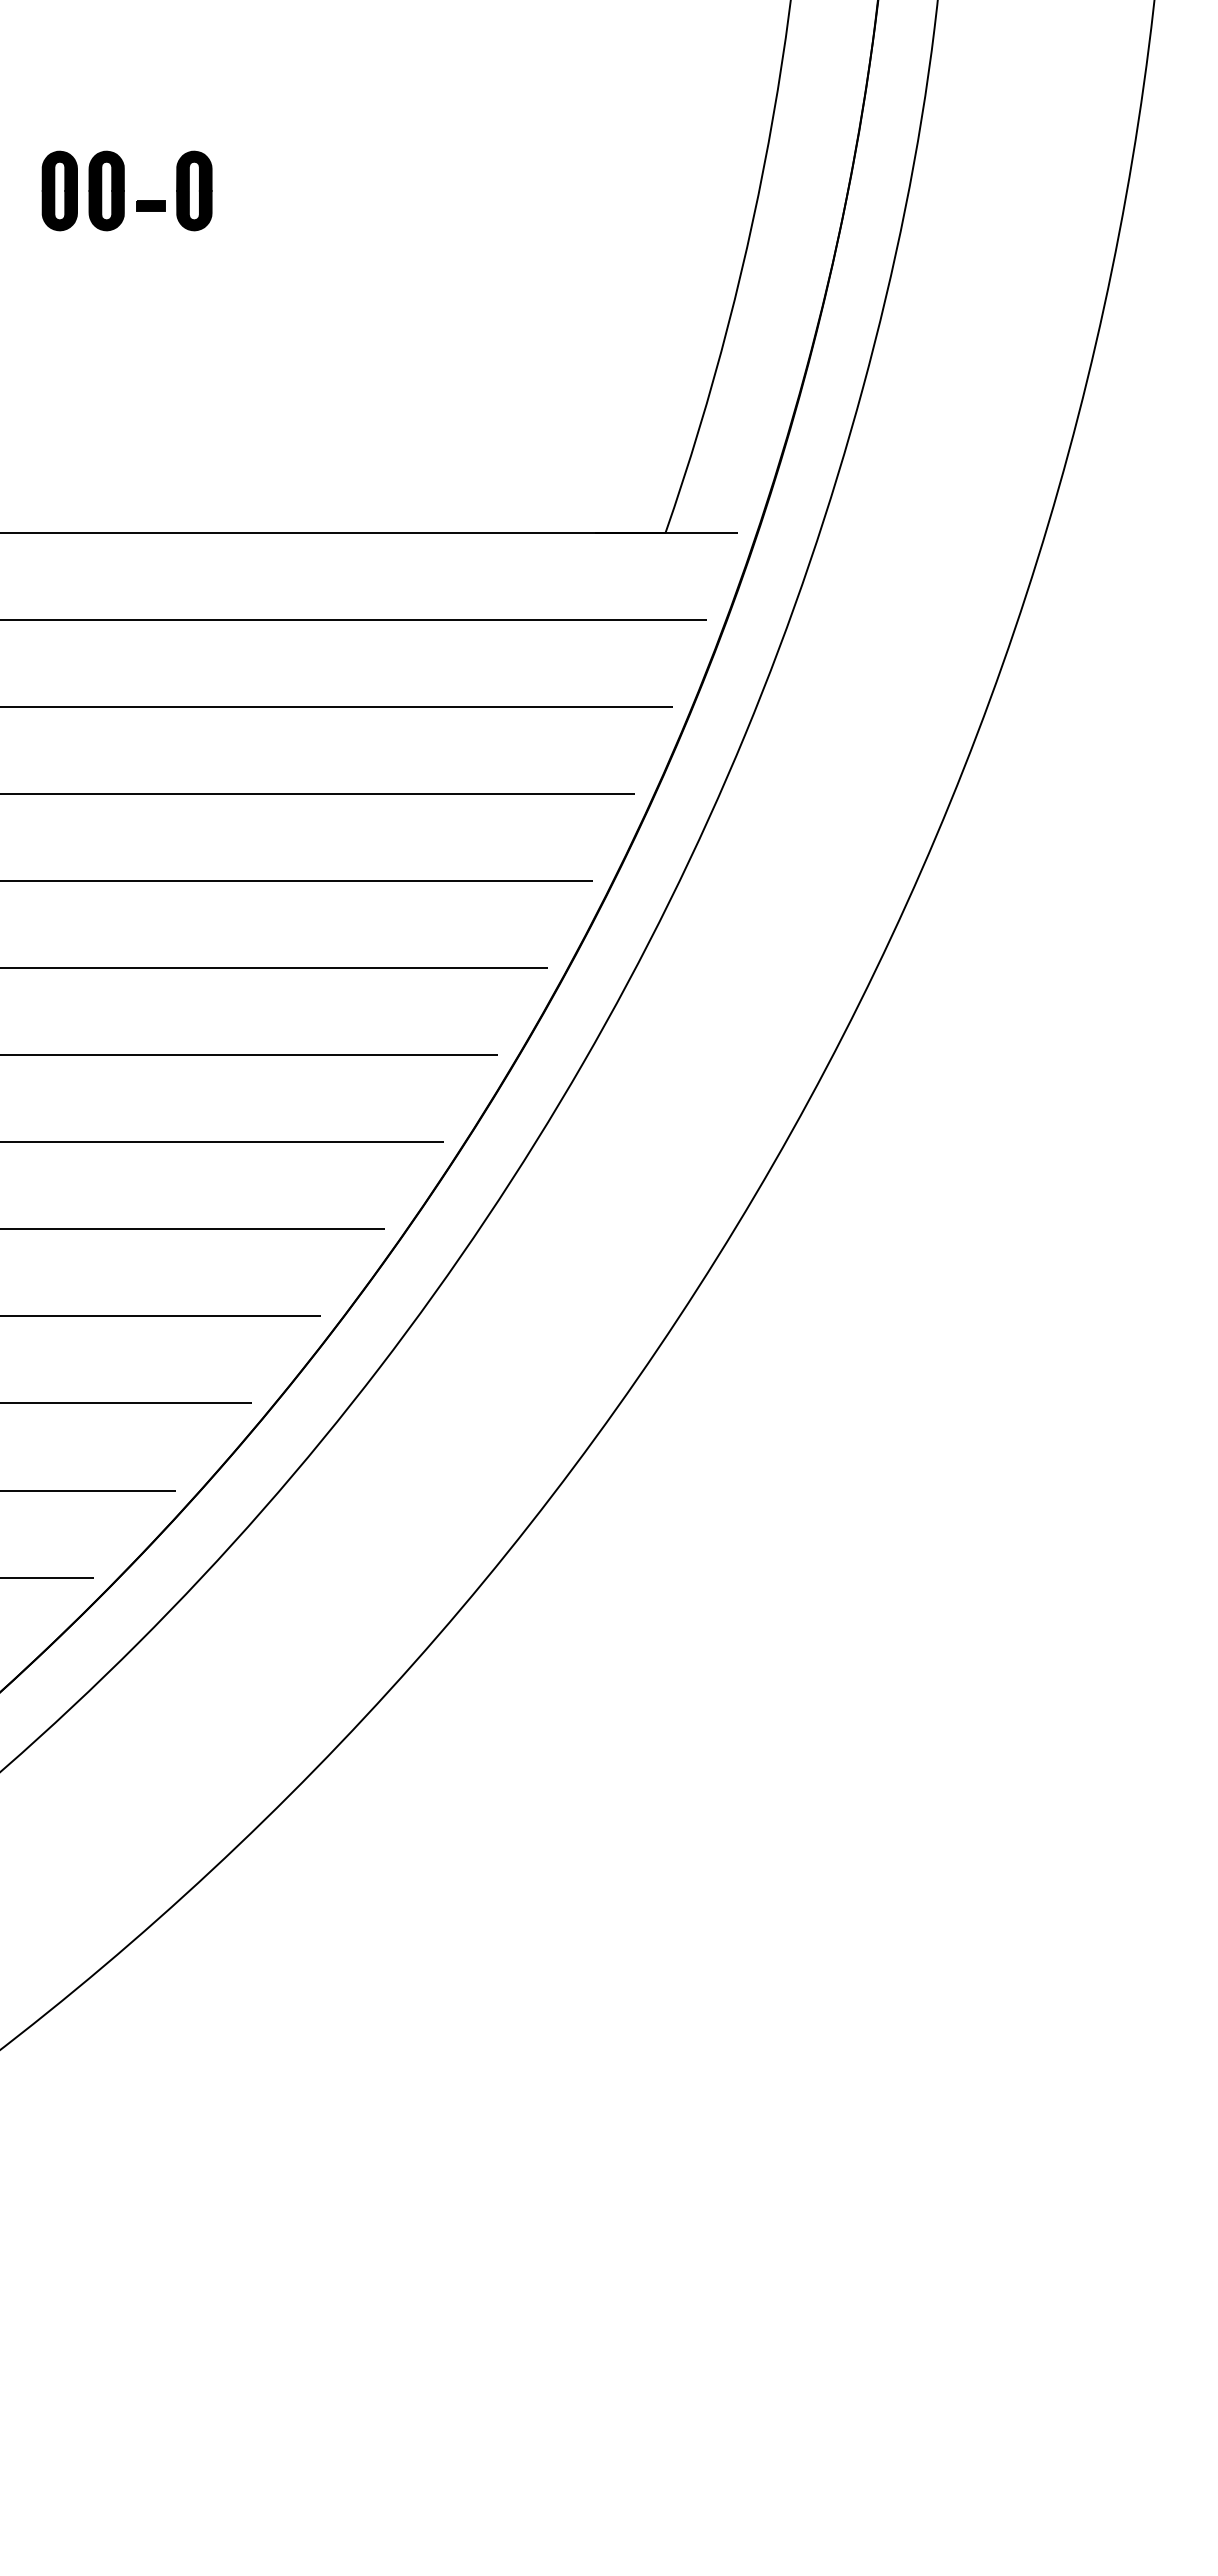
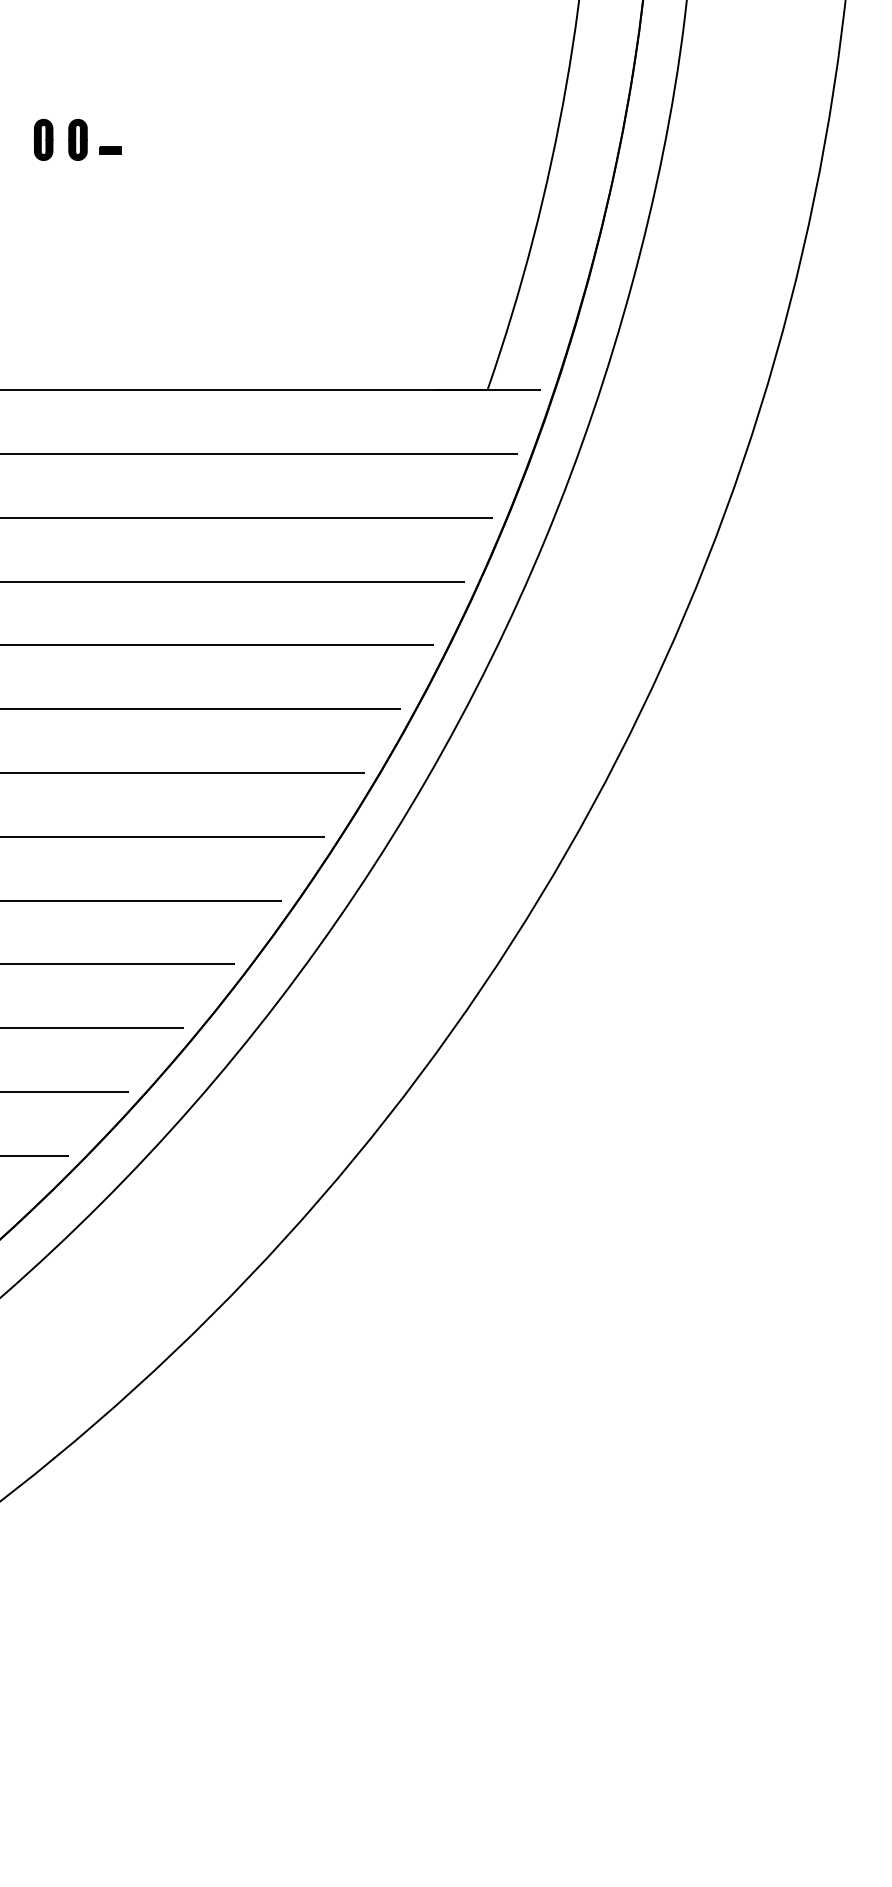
part: (59, 190) -> (43, 139), size x0.7
part: (106, 190) -> (77, 139), size x0.7
part: (194, 190) -> (142, 139), removed

